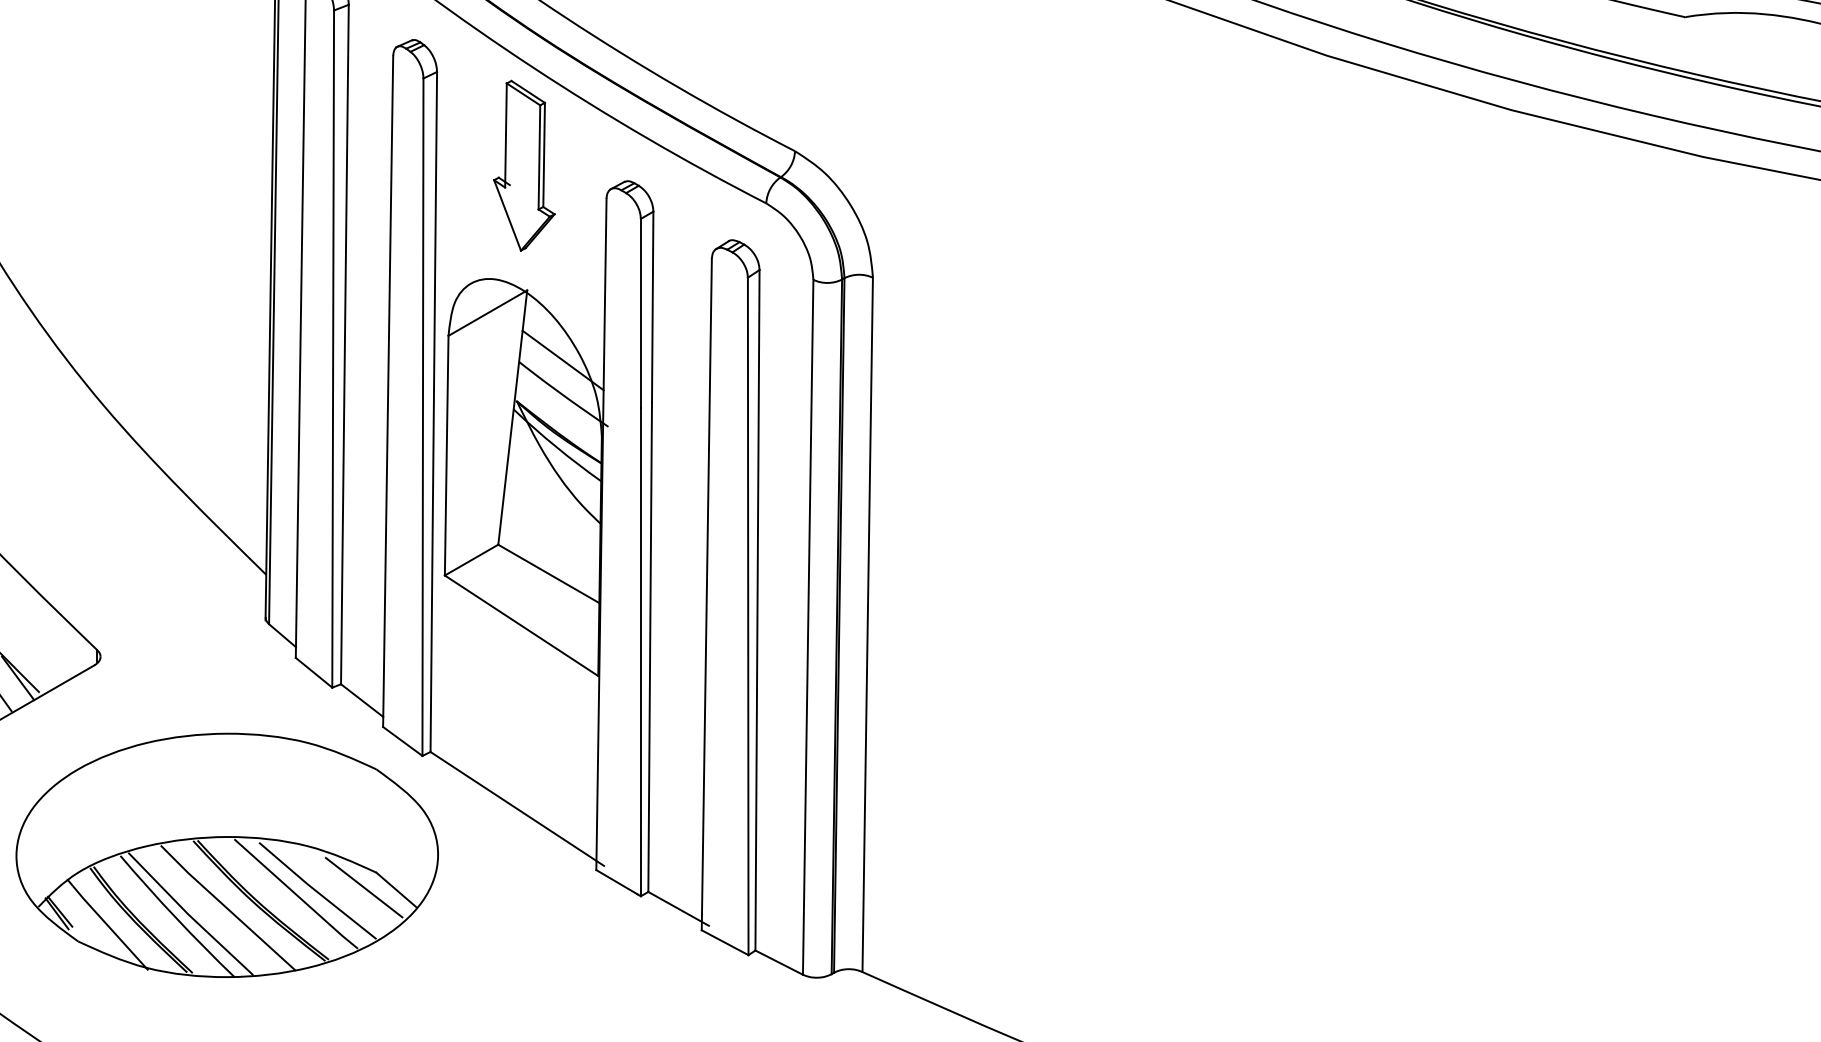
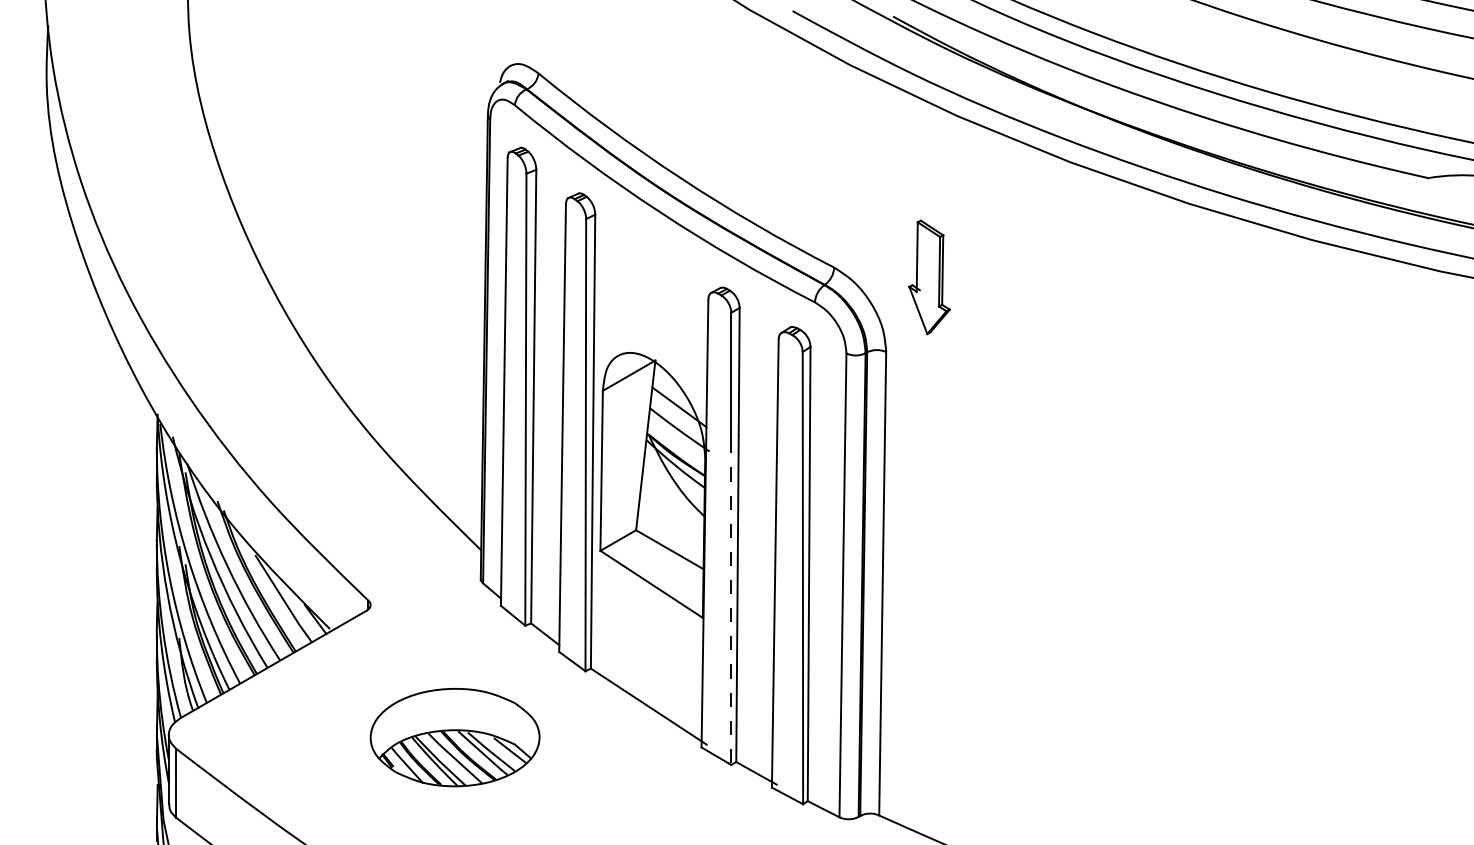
part: (524, 166) -> (929, 277), moved
line: (641, 652) -> (731, 602), solid -> dashed
part: (226, 855) -> (454, 737), size x0.6

